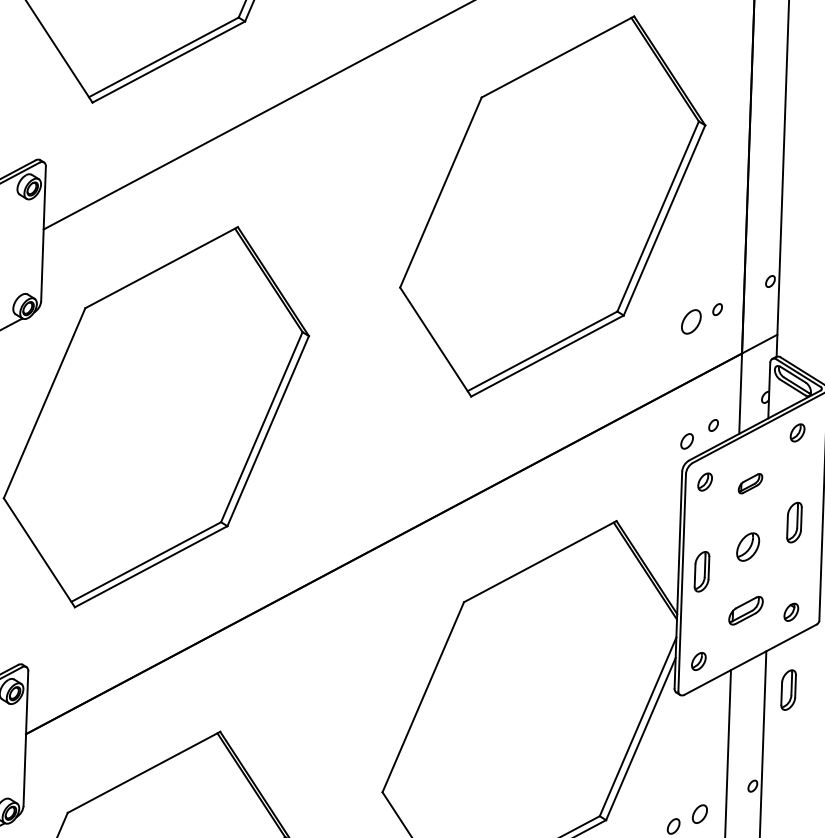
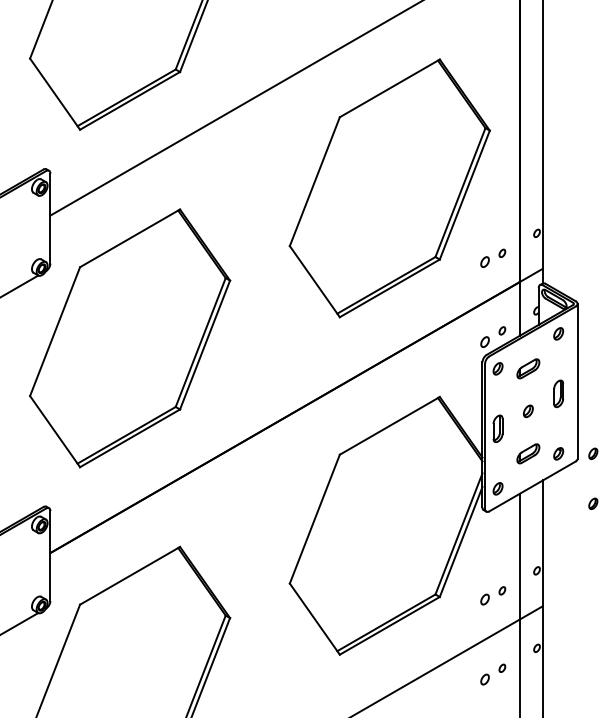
part: (690, 320) -> (484, 261), size x0.62
part: (750, 483) -> (528, 368), size x1.43
part: (748, 547) -> (528, 411), size x0.62
part: (788, 689) -> (558, 505), removed
part: (700, 813) -> (502, 590), size x0.62

